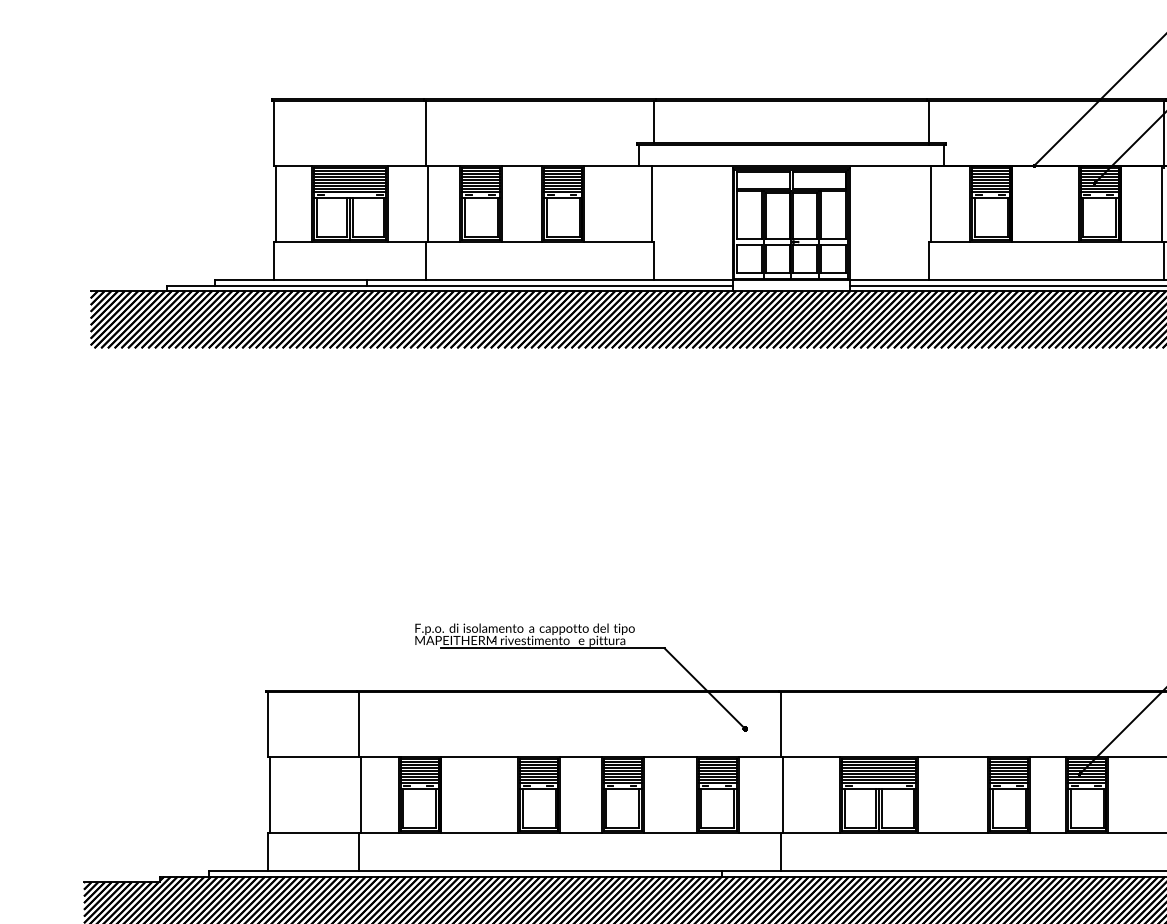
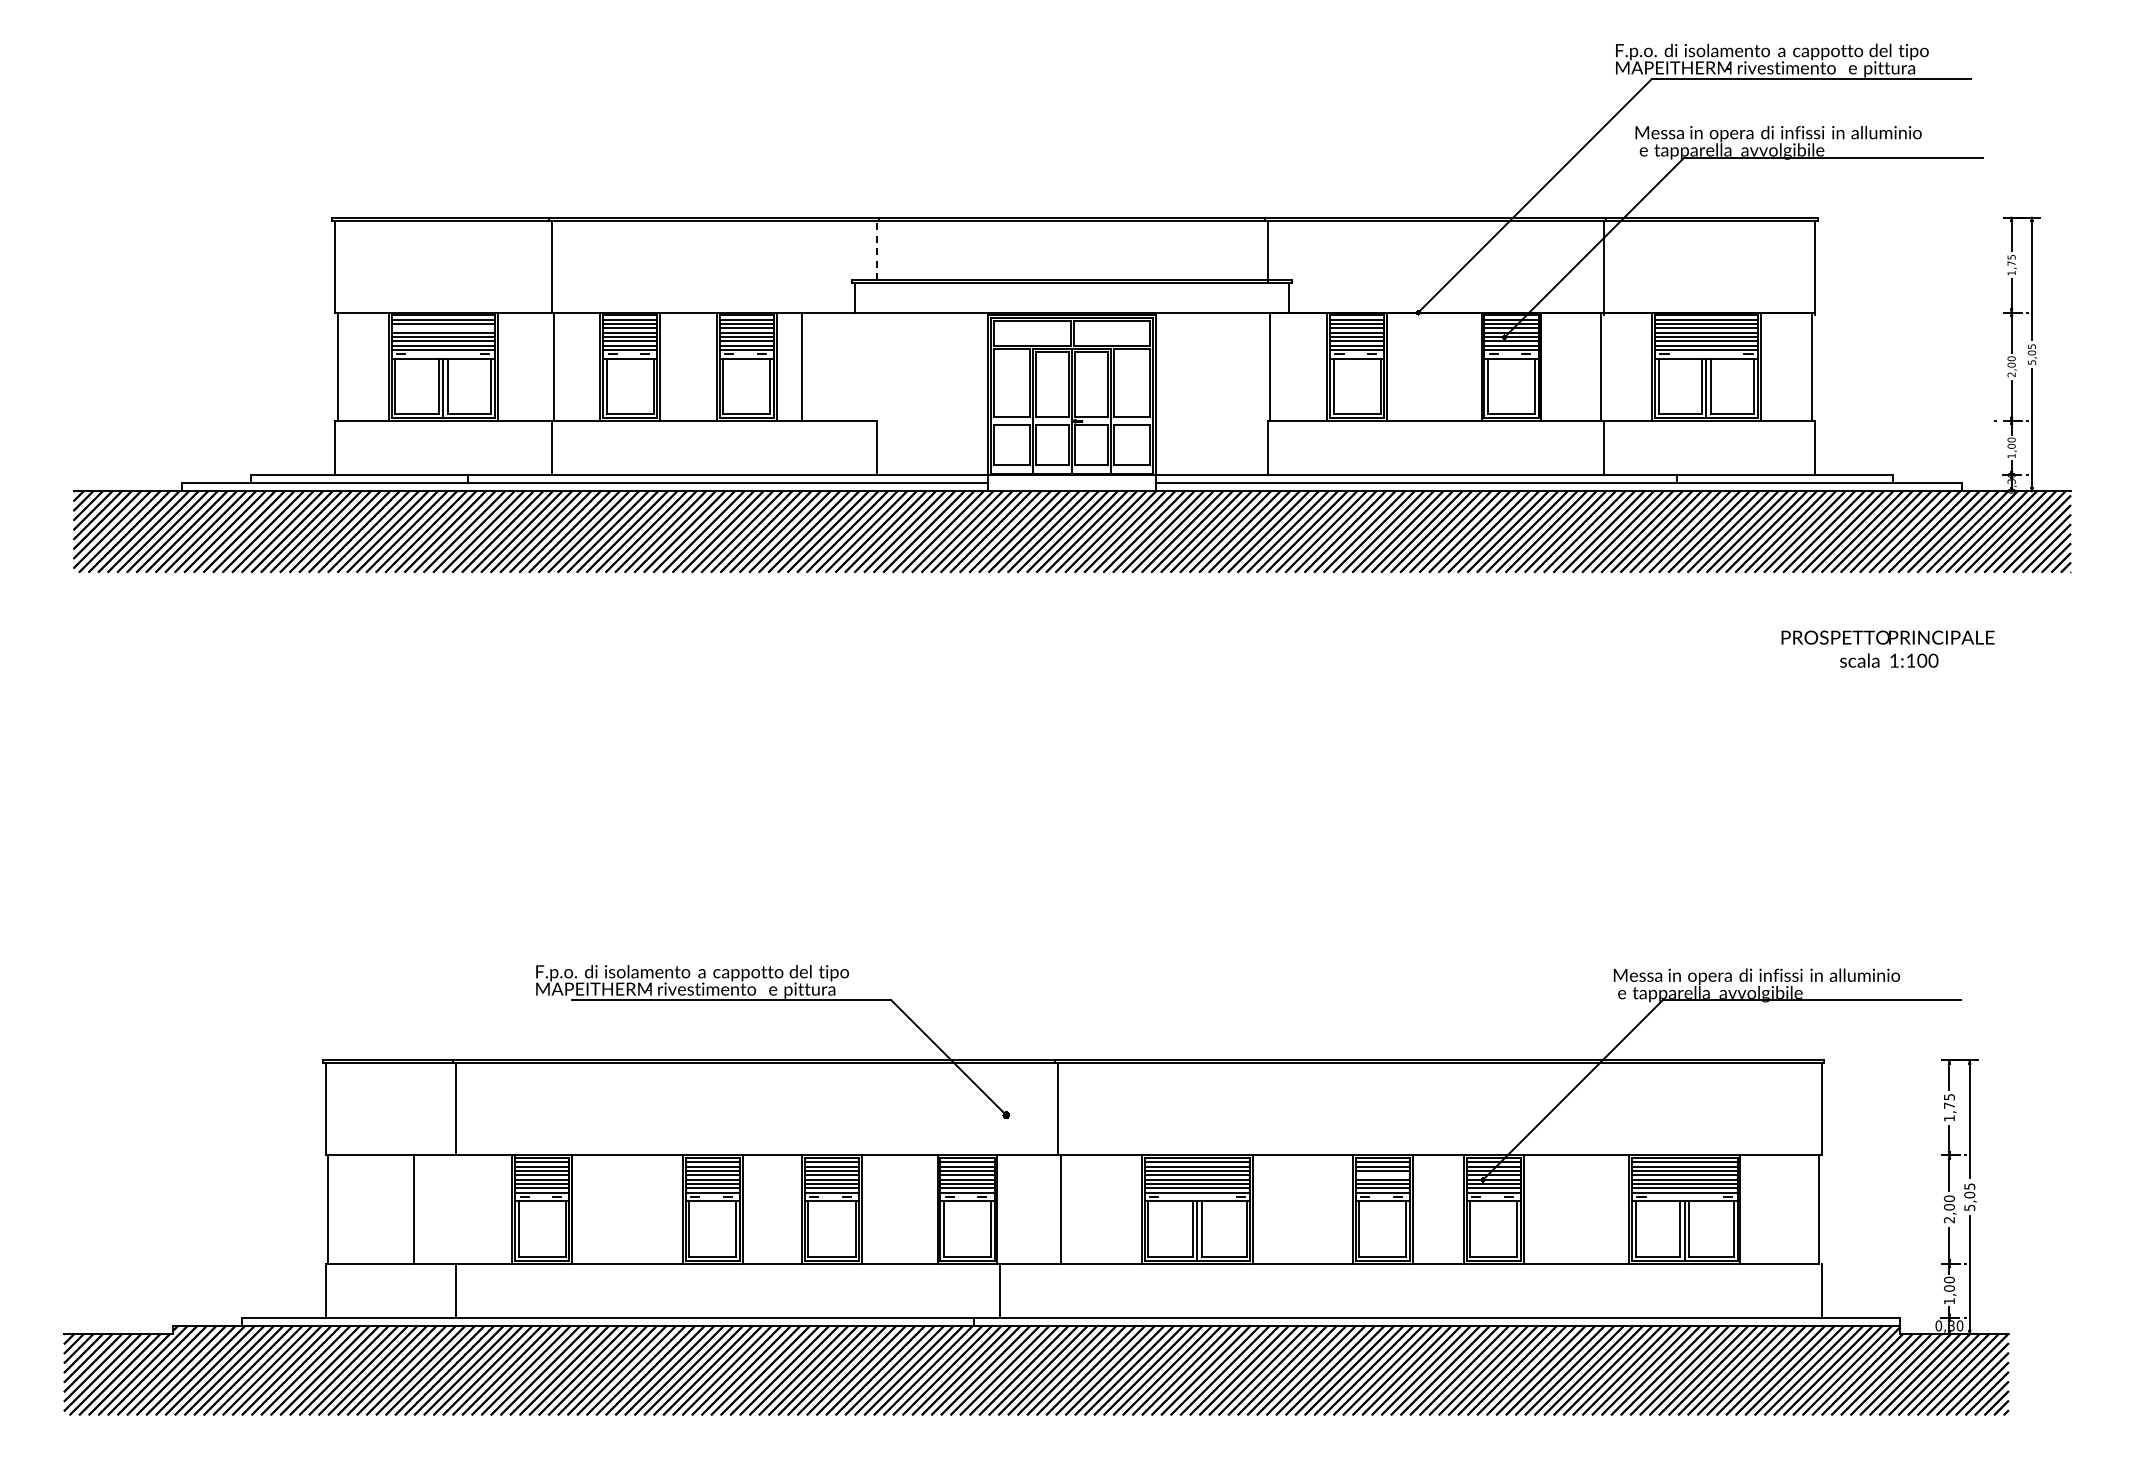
line: (654, 122) -> (876, 250), solid -> dashed
line: (349, 176) -> (442, 328), removed
line: (652, 203) -> (801, 366), moved
line: (1009, 771) -> (1382, 1175), removed
line: (360, 795) -> (414, 1209), moved
line: (781, 851) -> (999, 1290), moved

